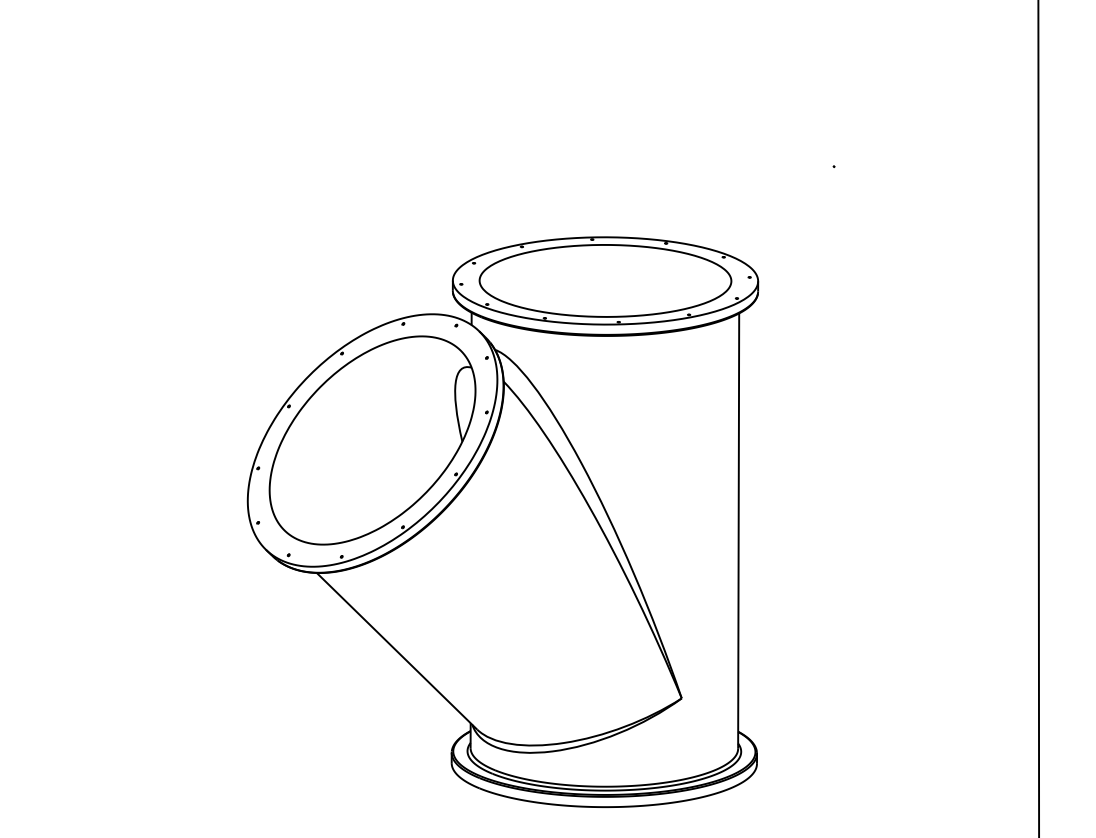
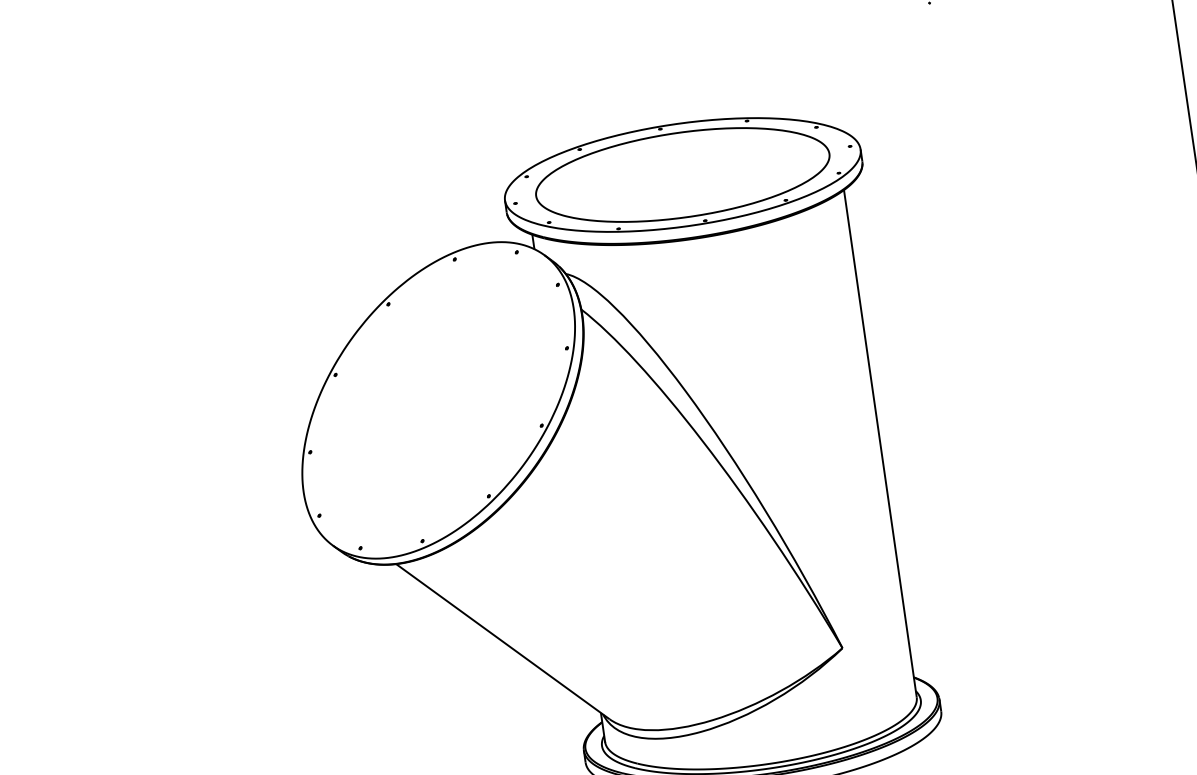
part: (372, 440) -> (438, 400), removed

